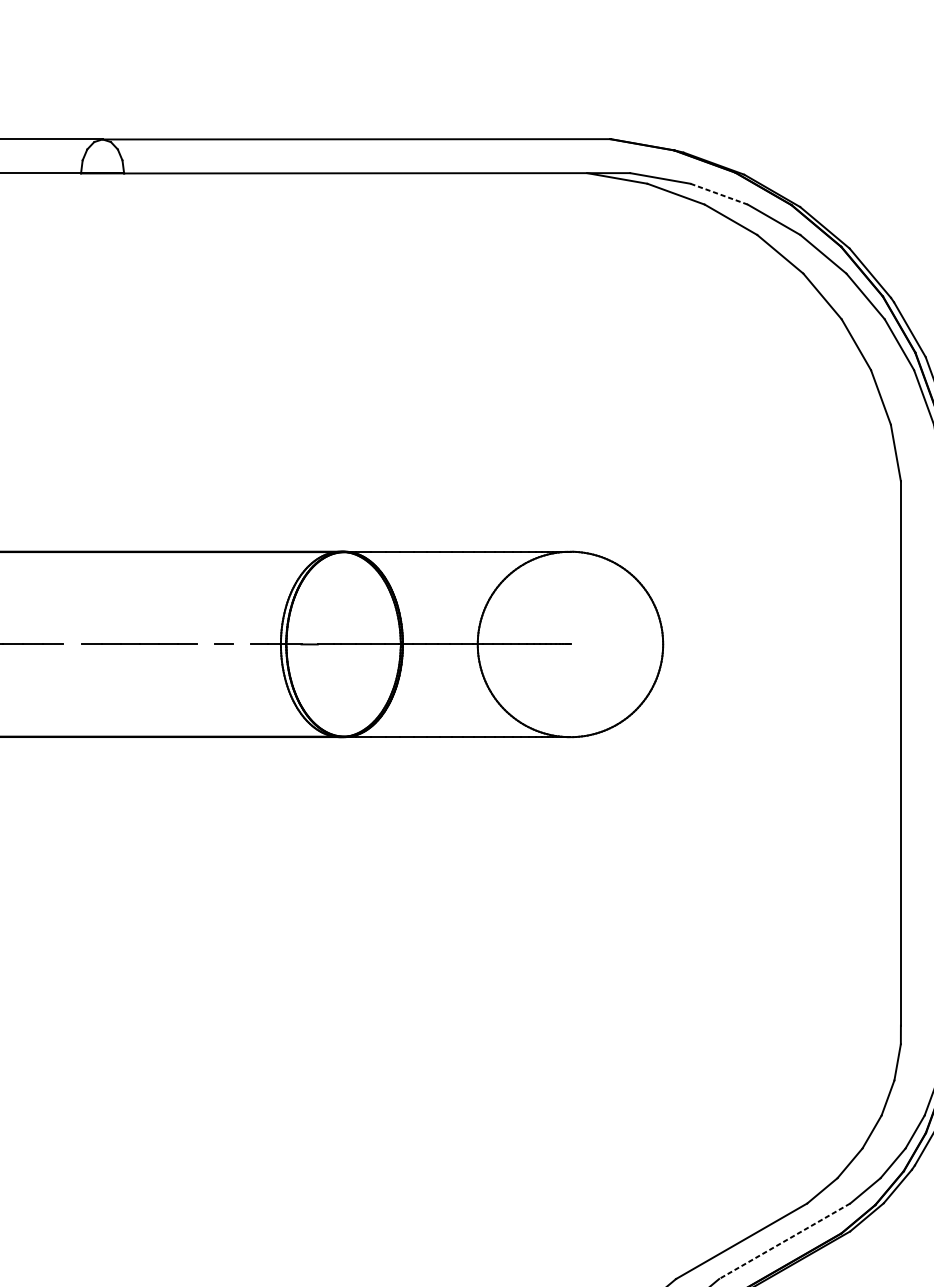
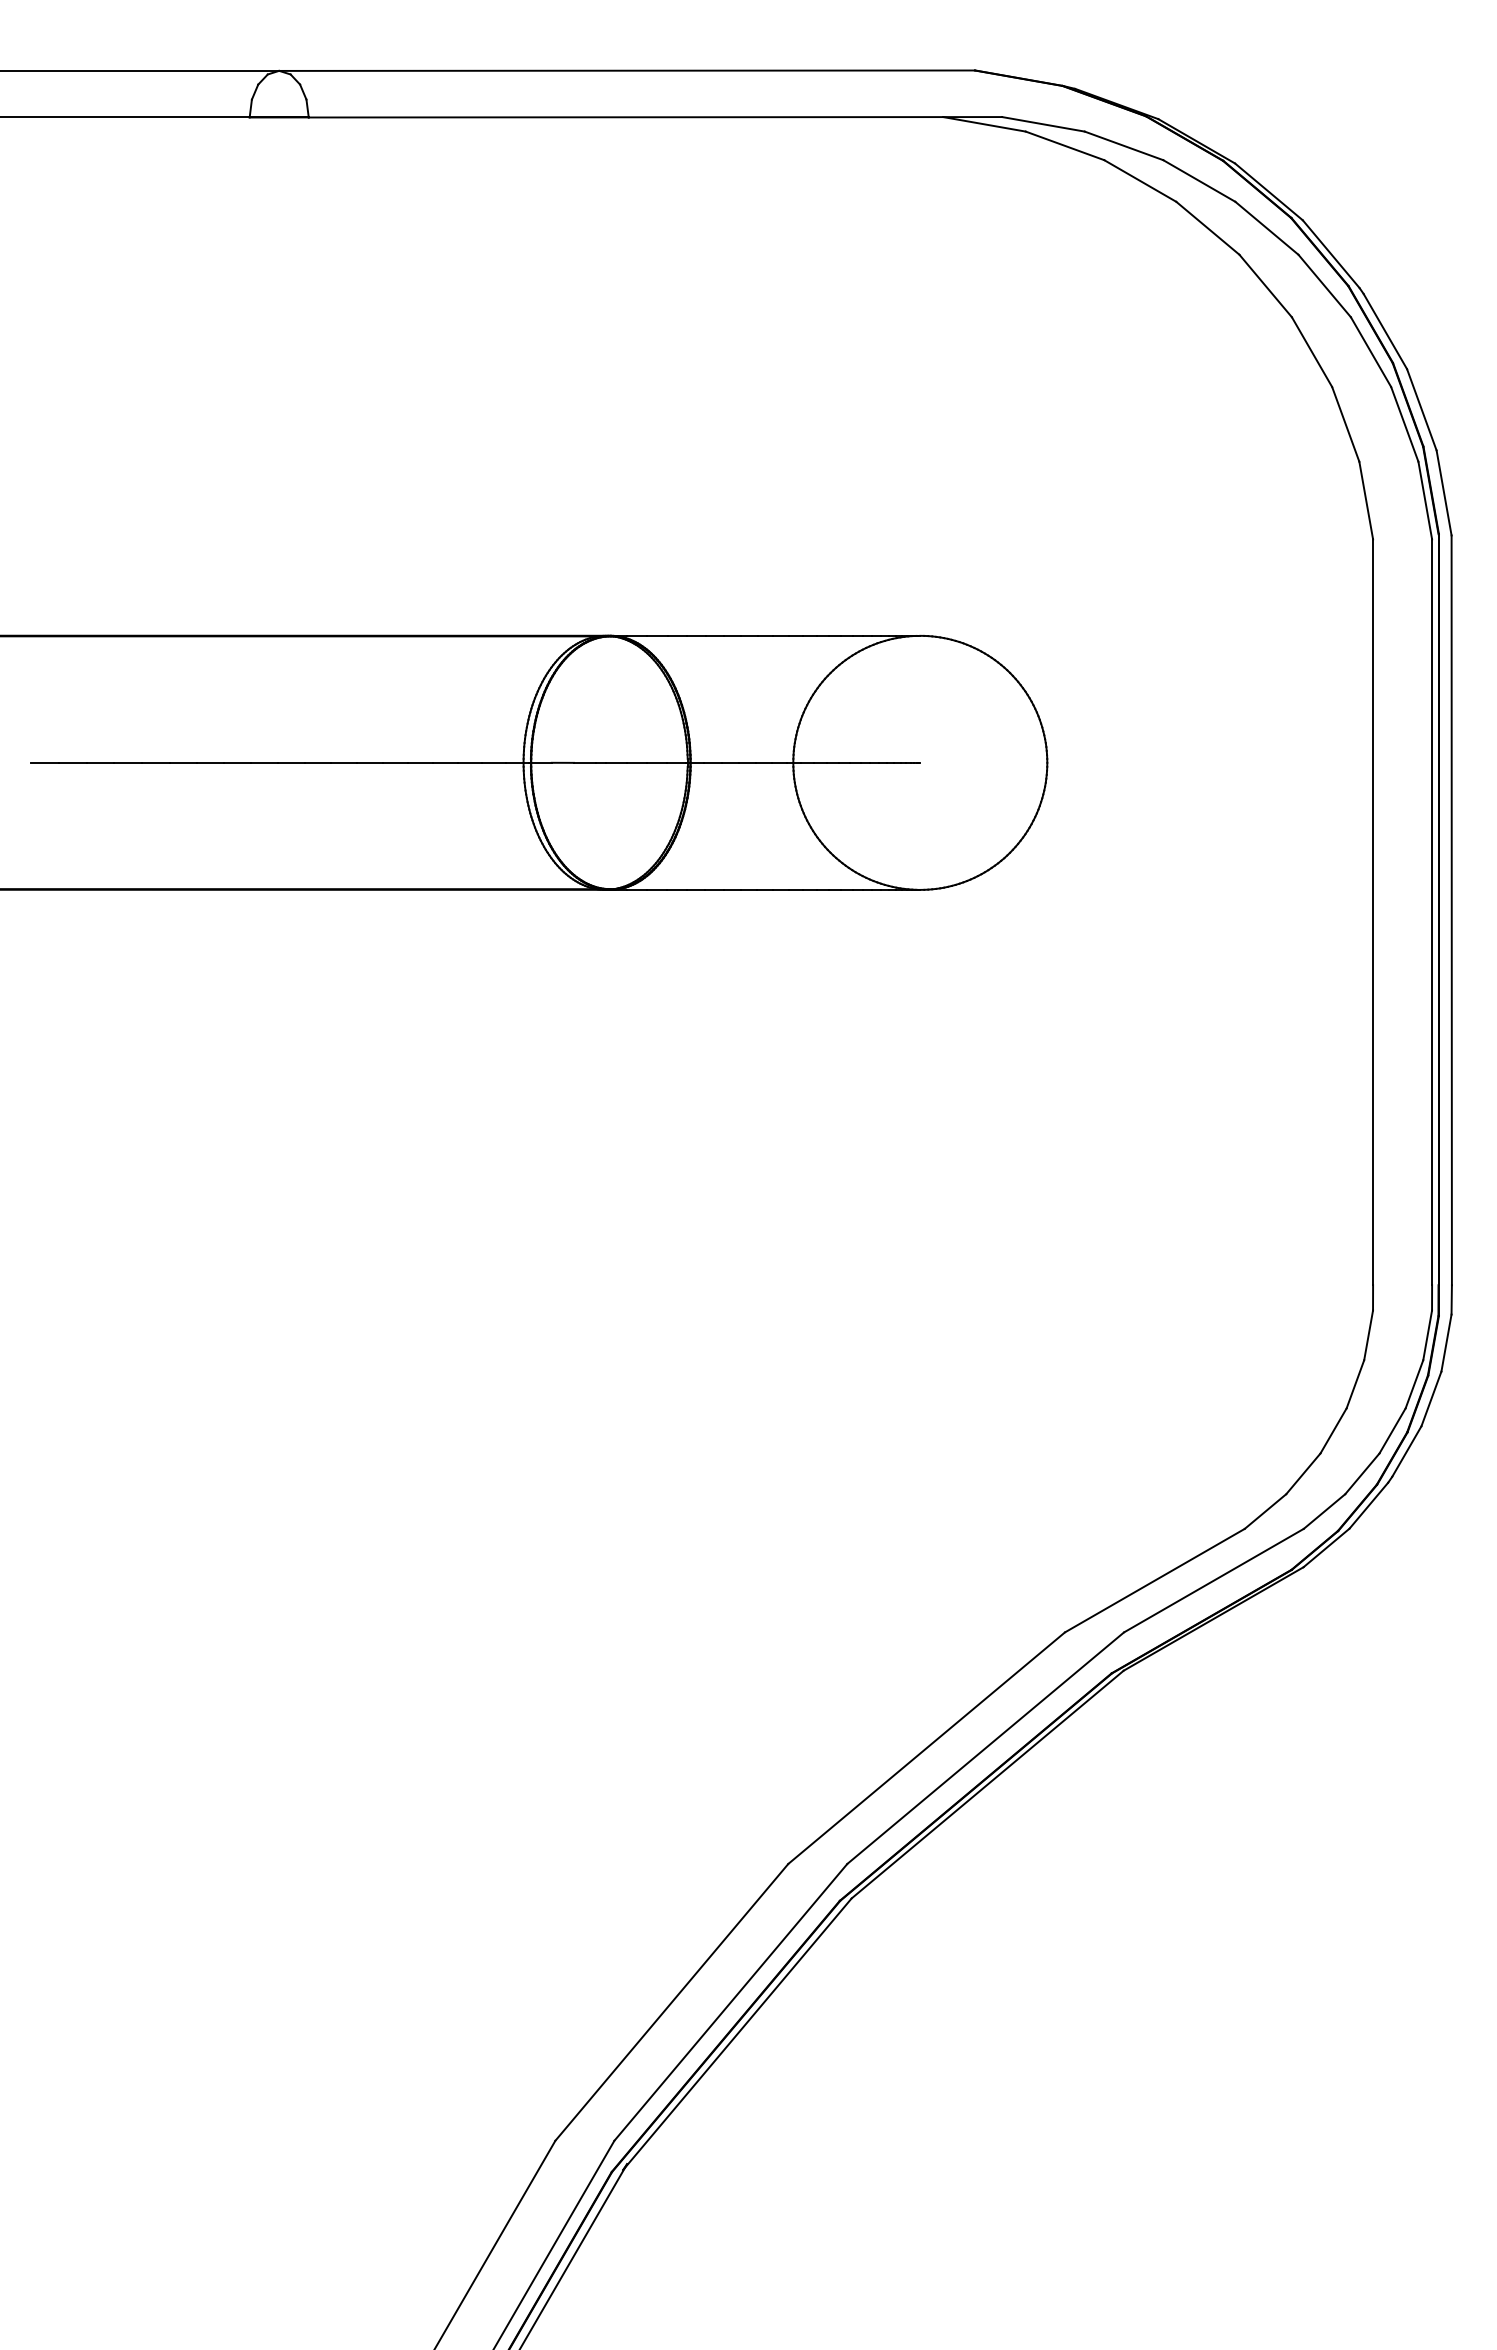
line: (719, 193) -> (1124, 145), dashed -> solid
line: (72, 644) -> (237, 762), added
line: (205, 644) -> (420, 762), added
line: (241, 644) -> (469, 762), added
line: (784, 1241) -> (1213, 1580), dashed -> solid

